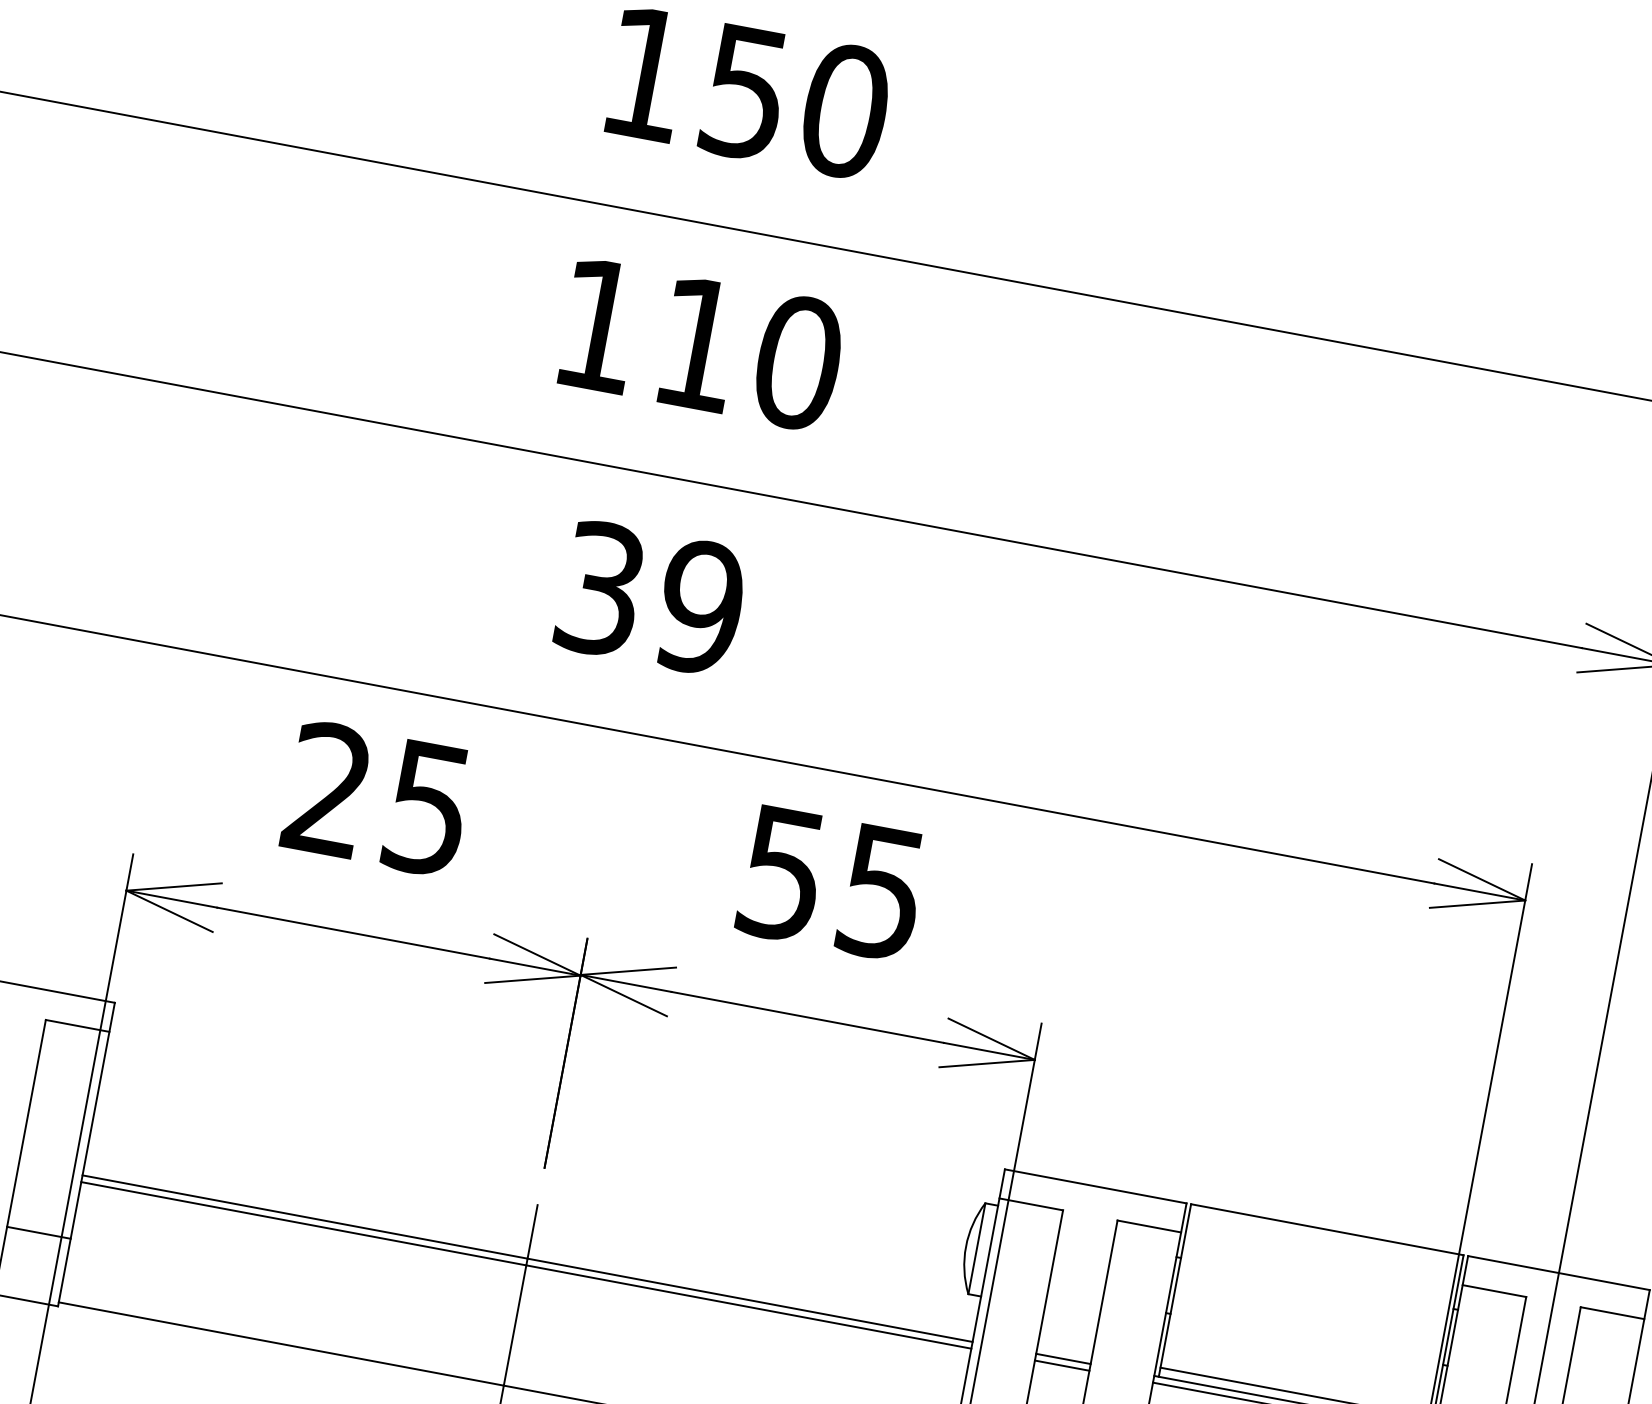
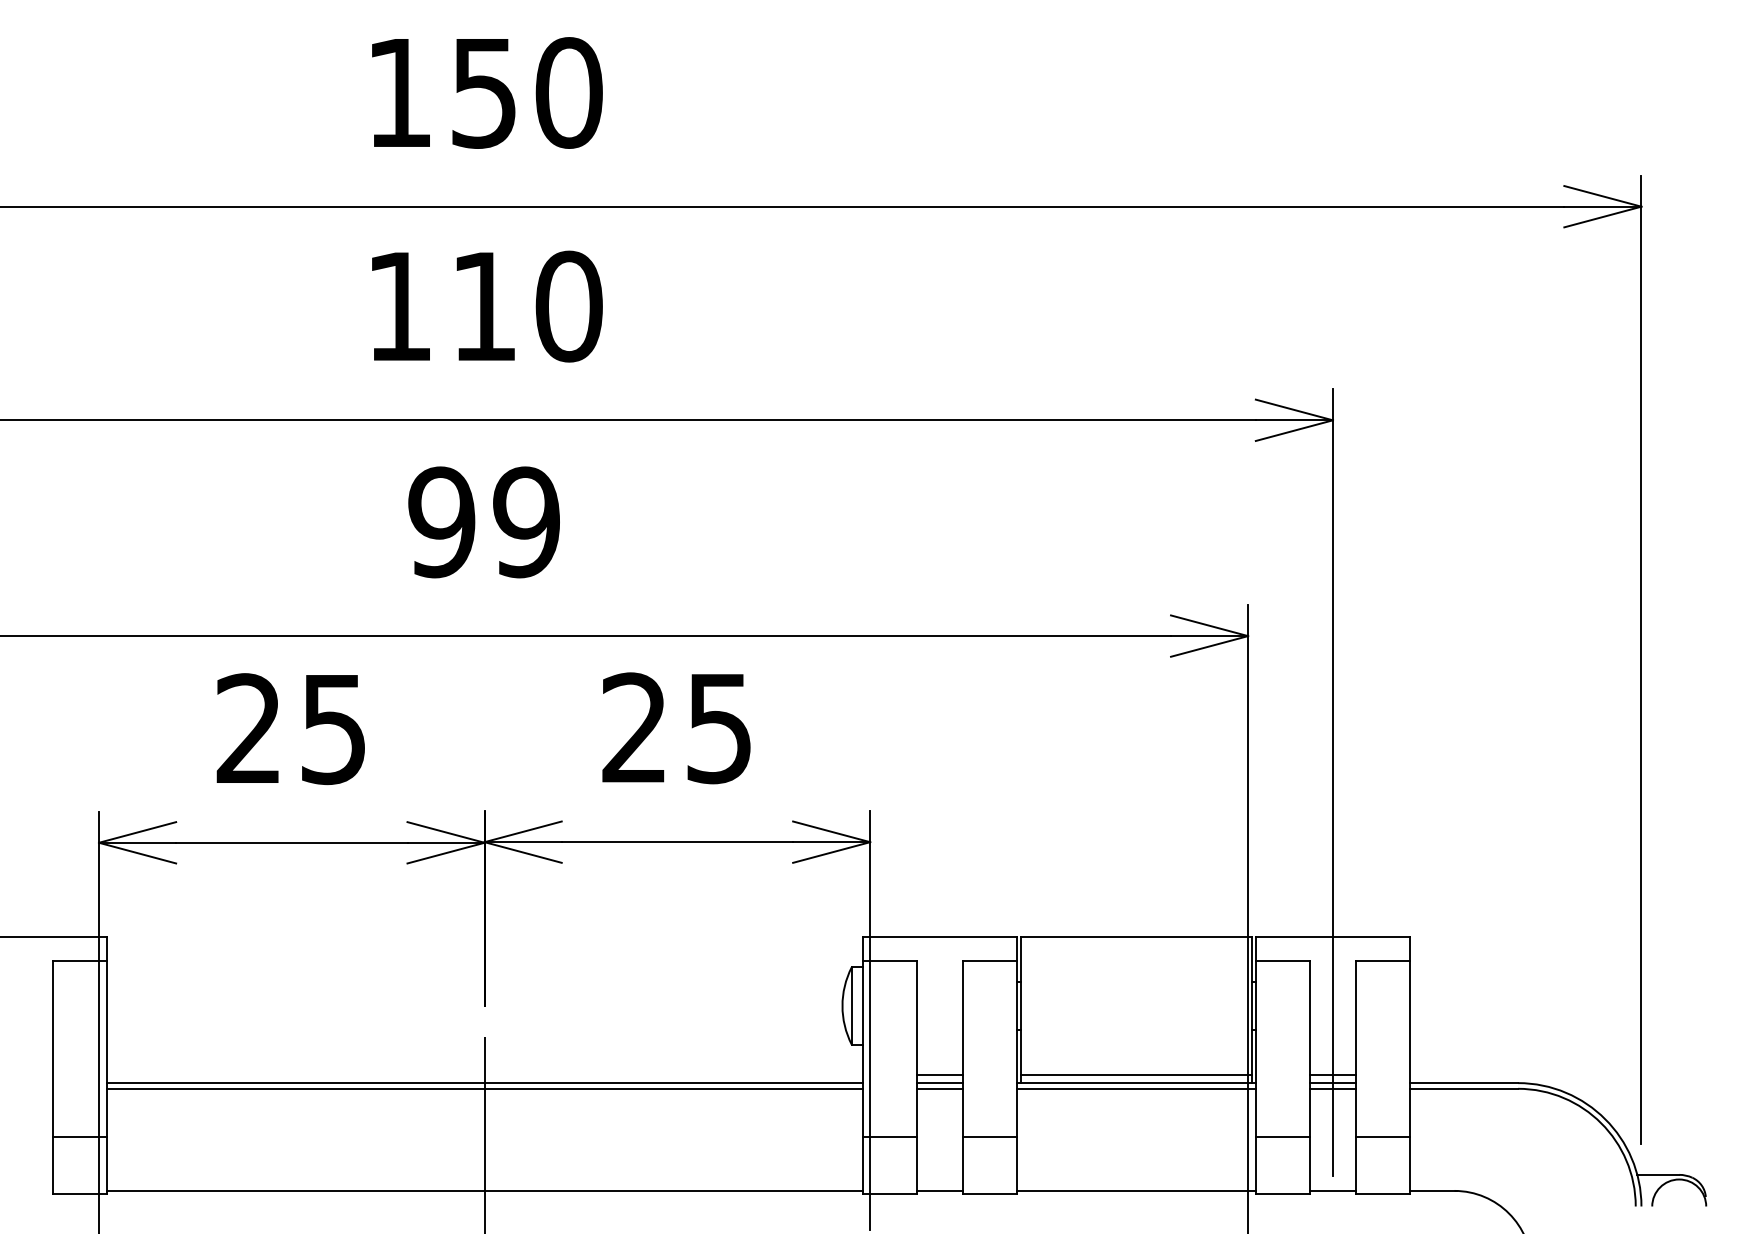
text: (600, 588) -> (441, 522), 39 -> 99
text: (781, 873) -> (633, 728), 55 -> 25
line: (1064, 1349) -> (939, 1075), added

